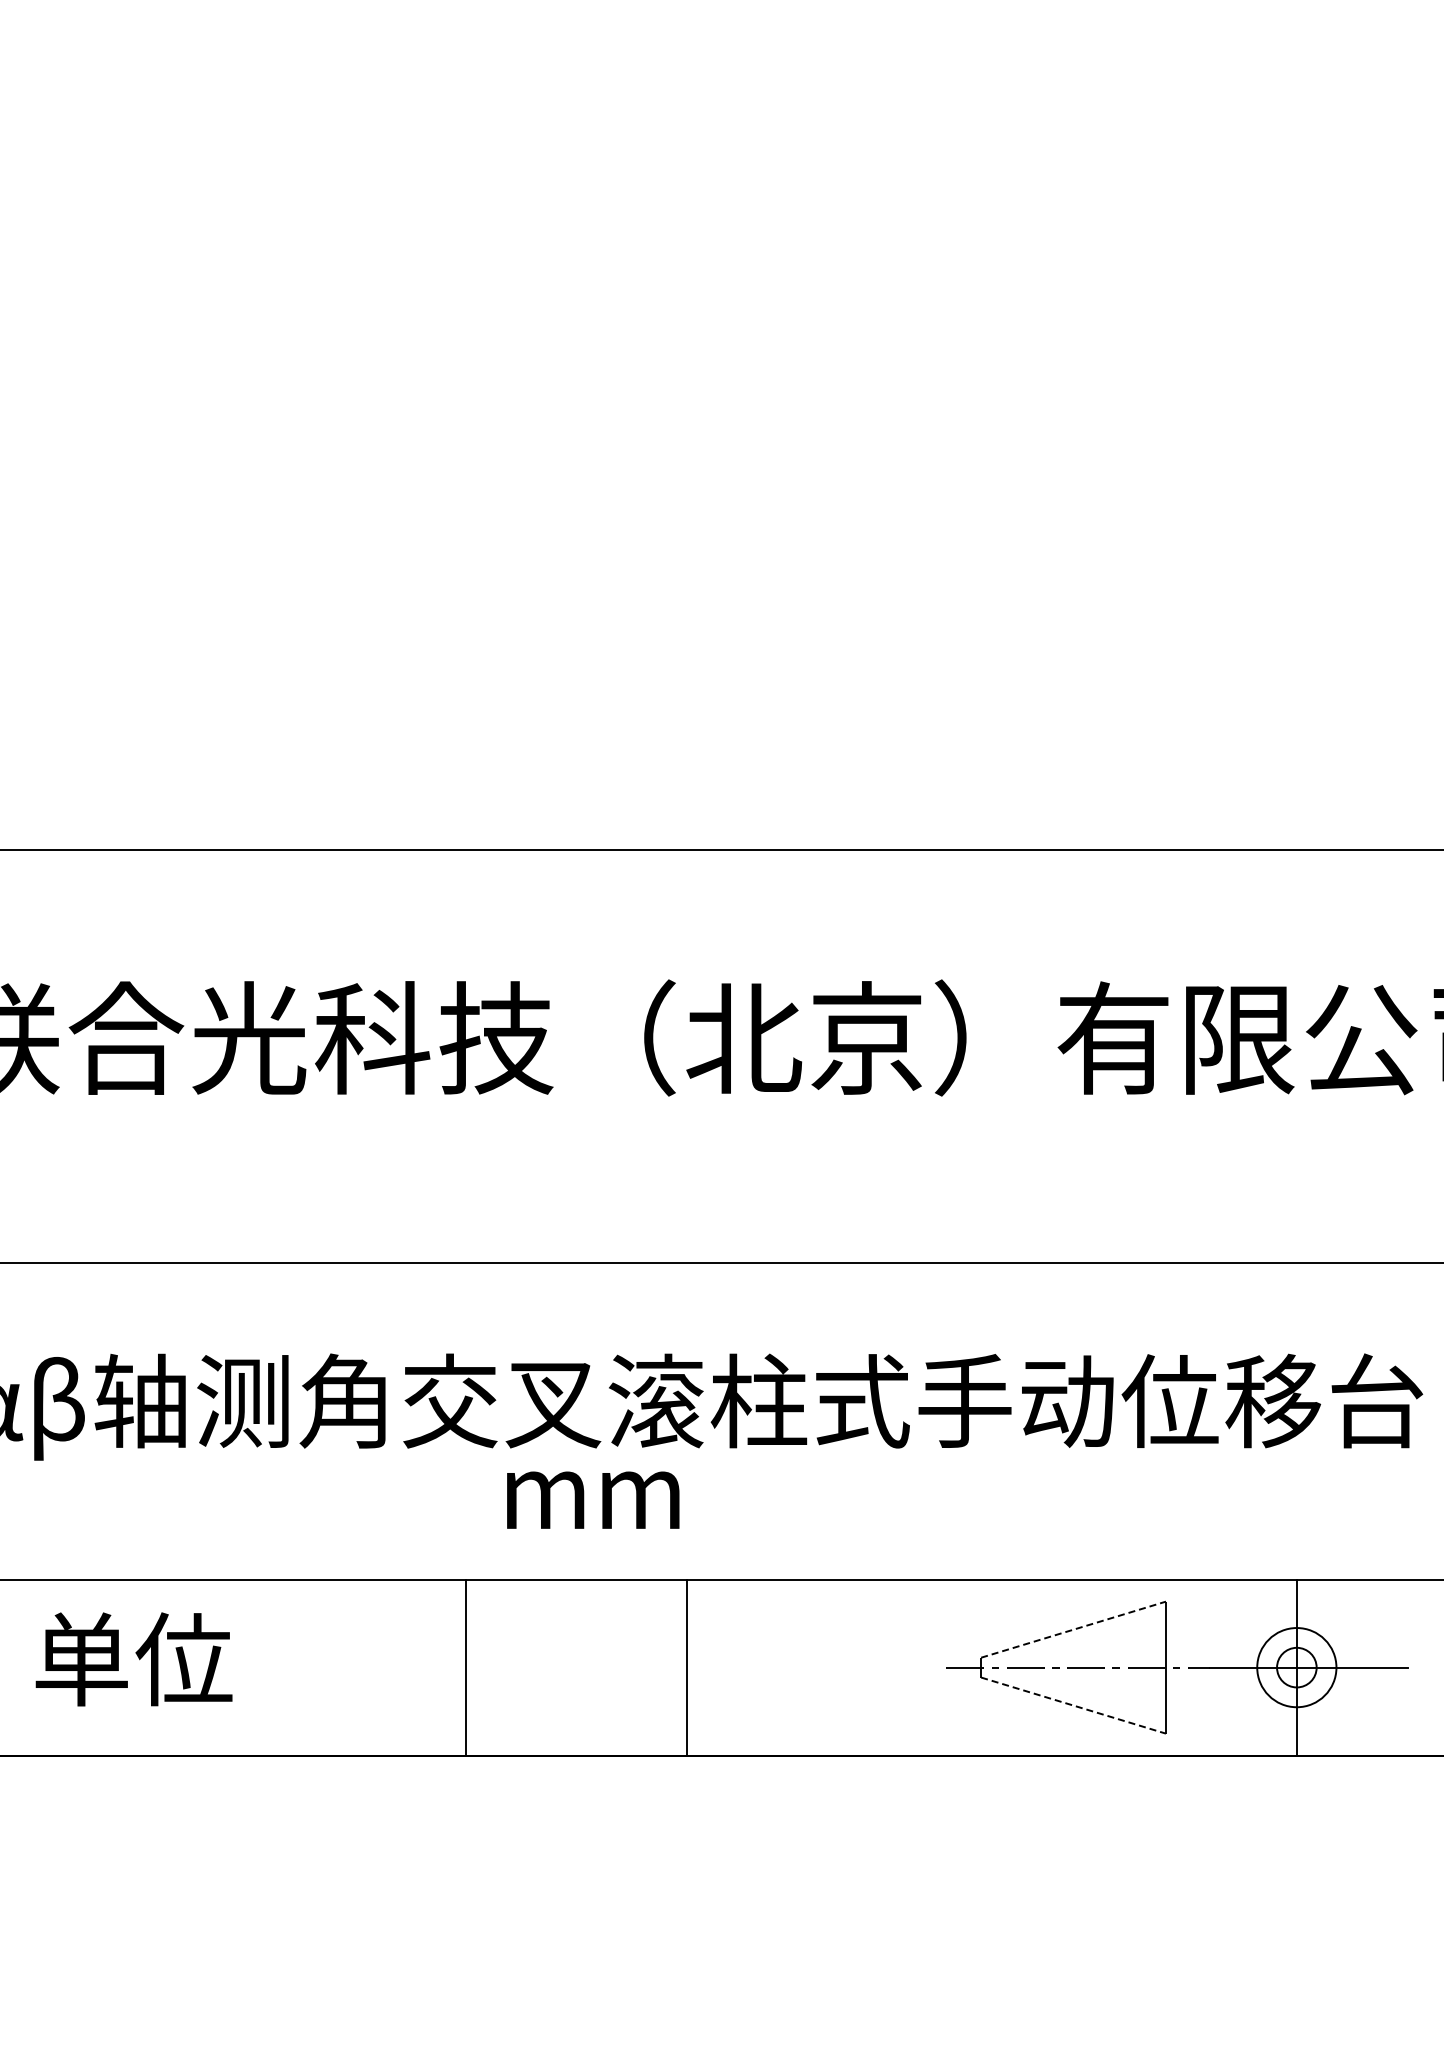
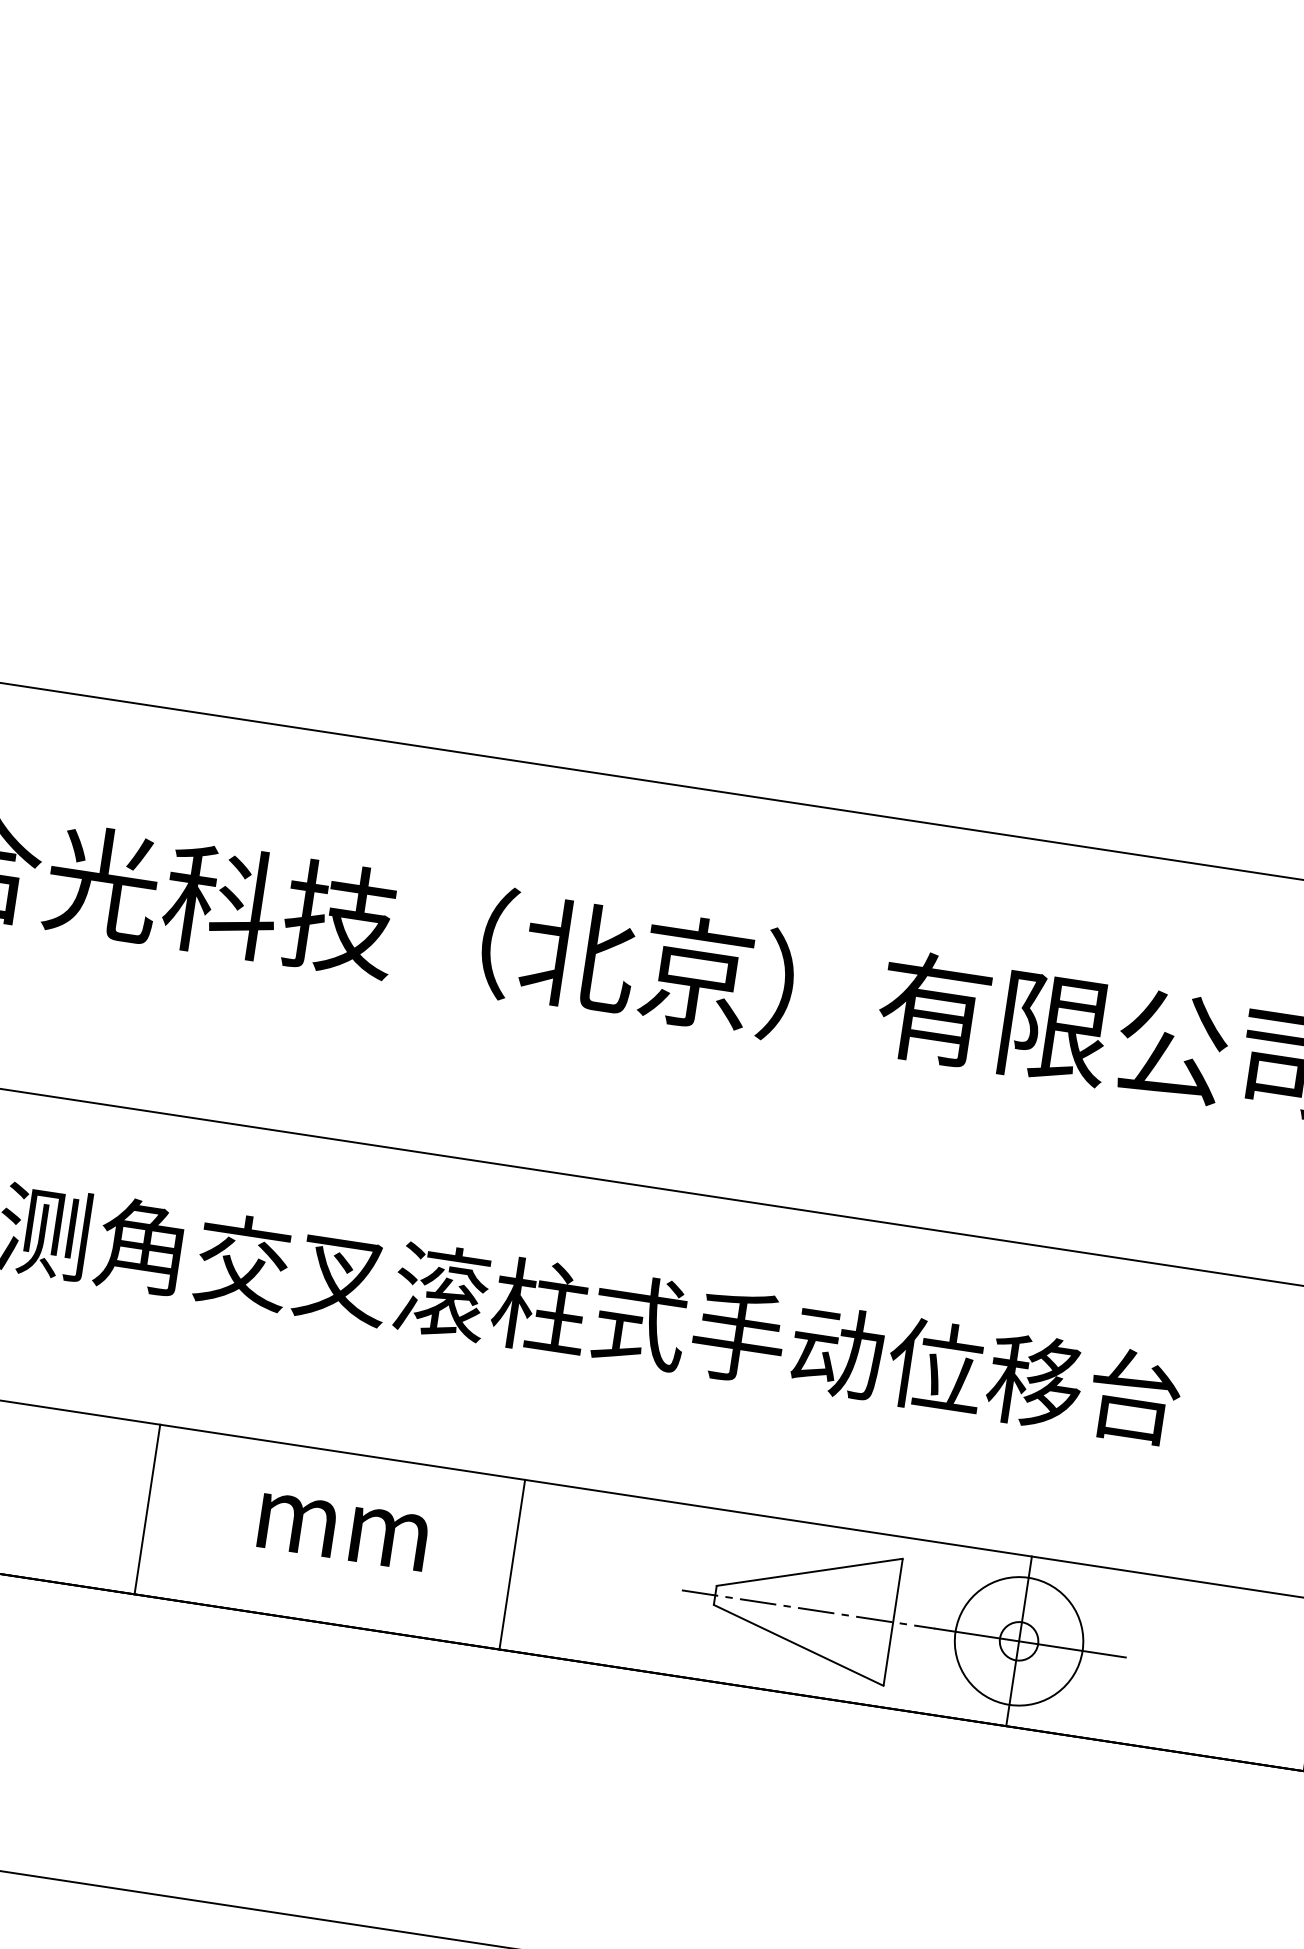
text: (593, 1499) -> (343, 1531), moved
line: (1073, 1629) -> (809, 1572), dashed -> solid
line: (465, 1667) -> (146, 1509), moved
line: (687, 1667) -> (512, 1564), moved
circle: (1296, 1667) -> (1018, 1641), size x1.67
line: (1073, 1705) -> (798, 1645), dashed -> solid

